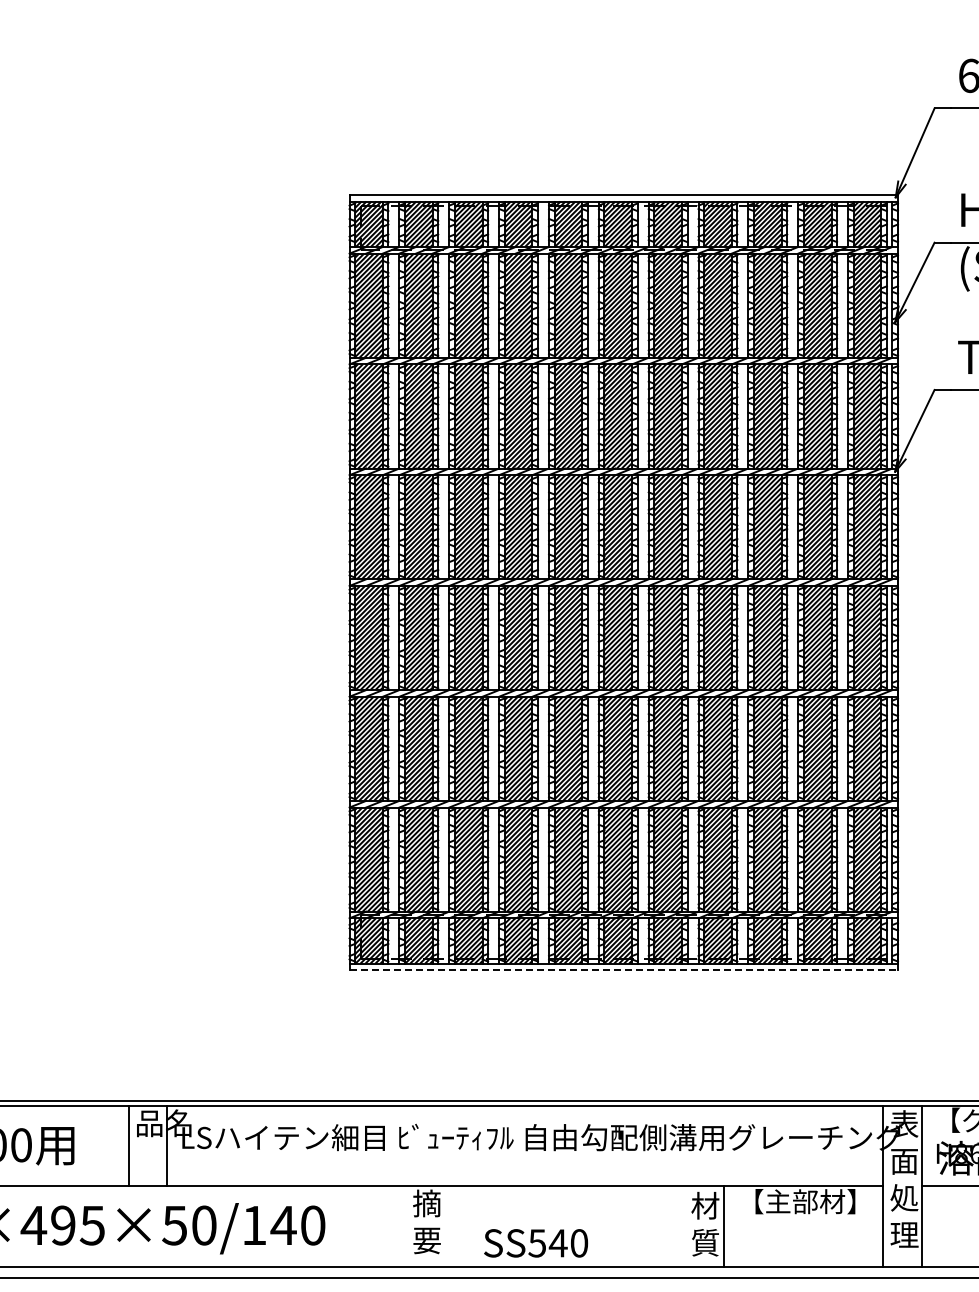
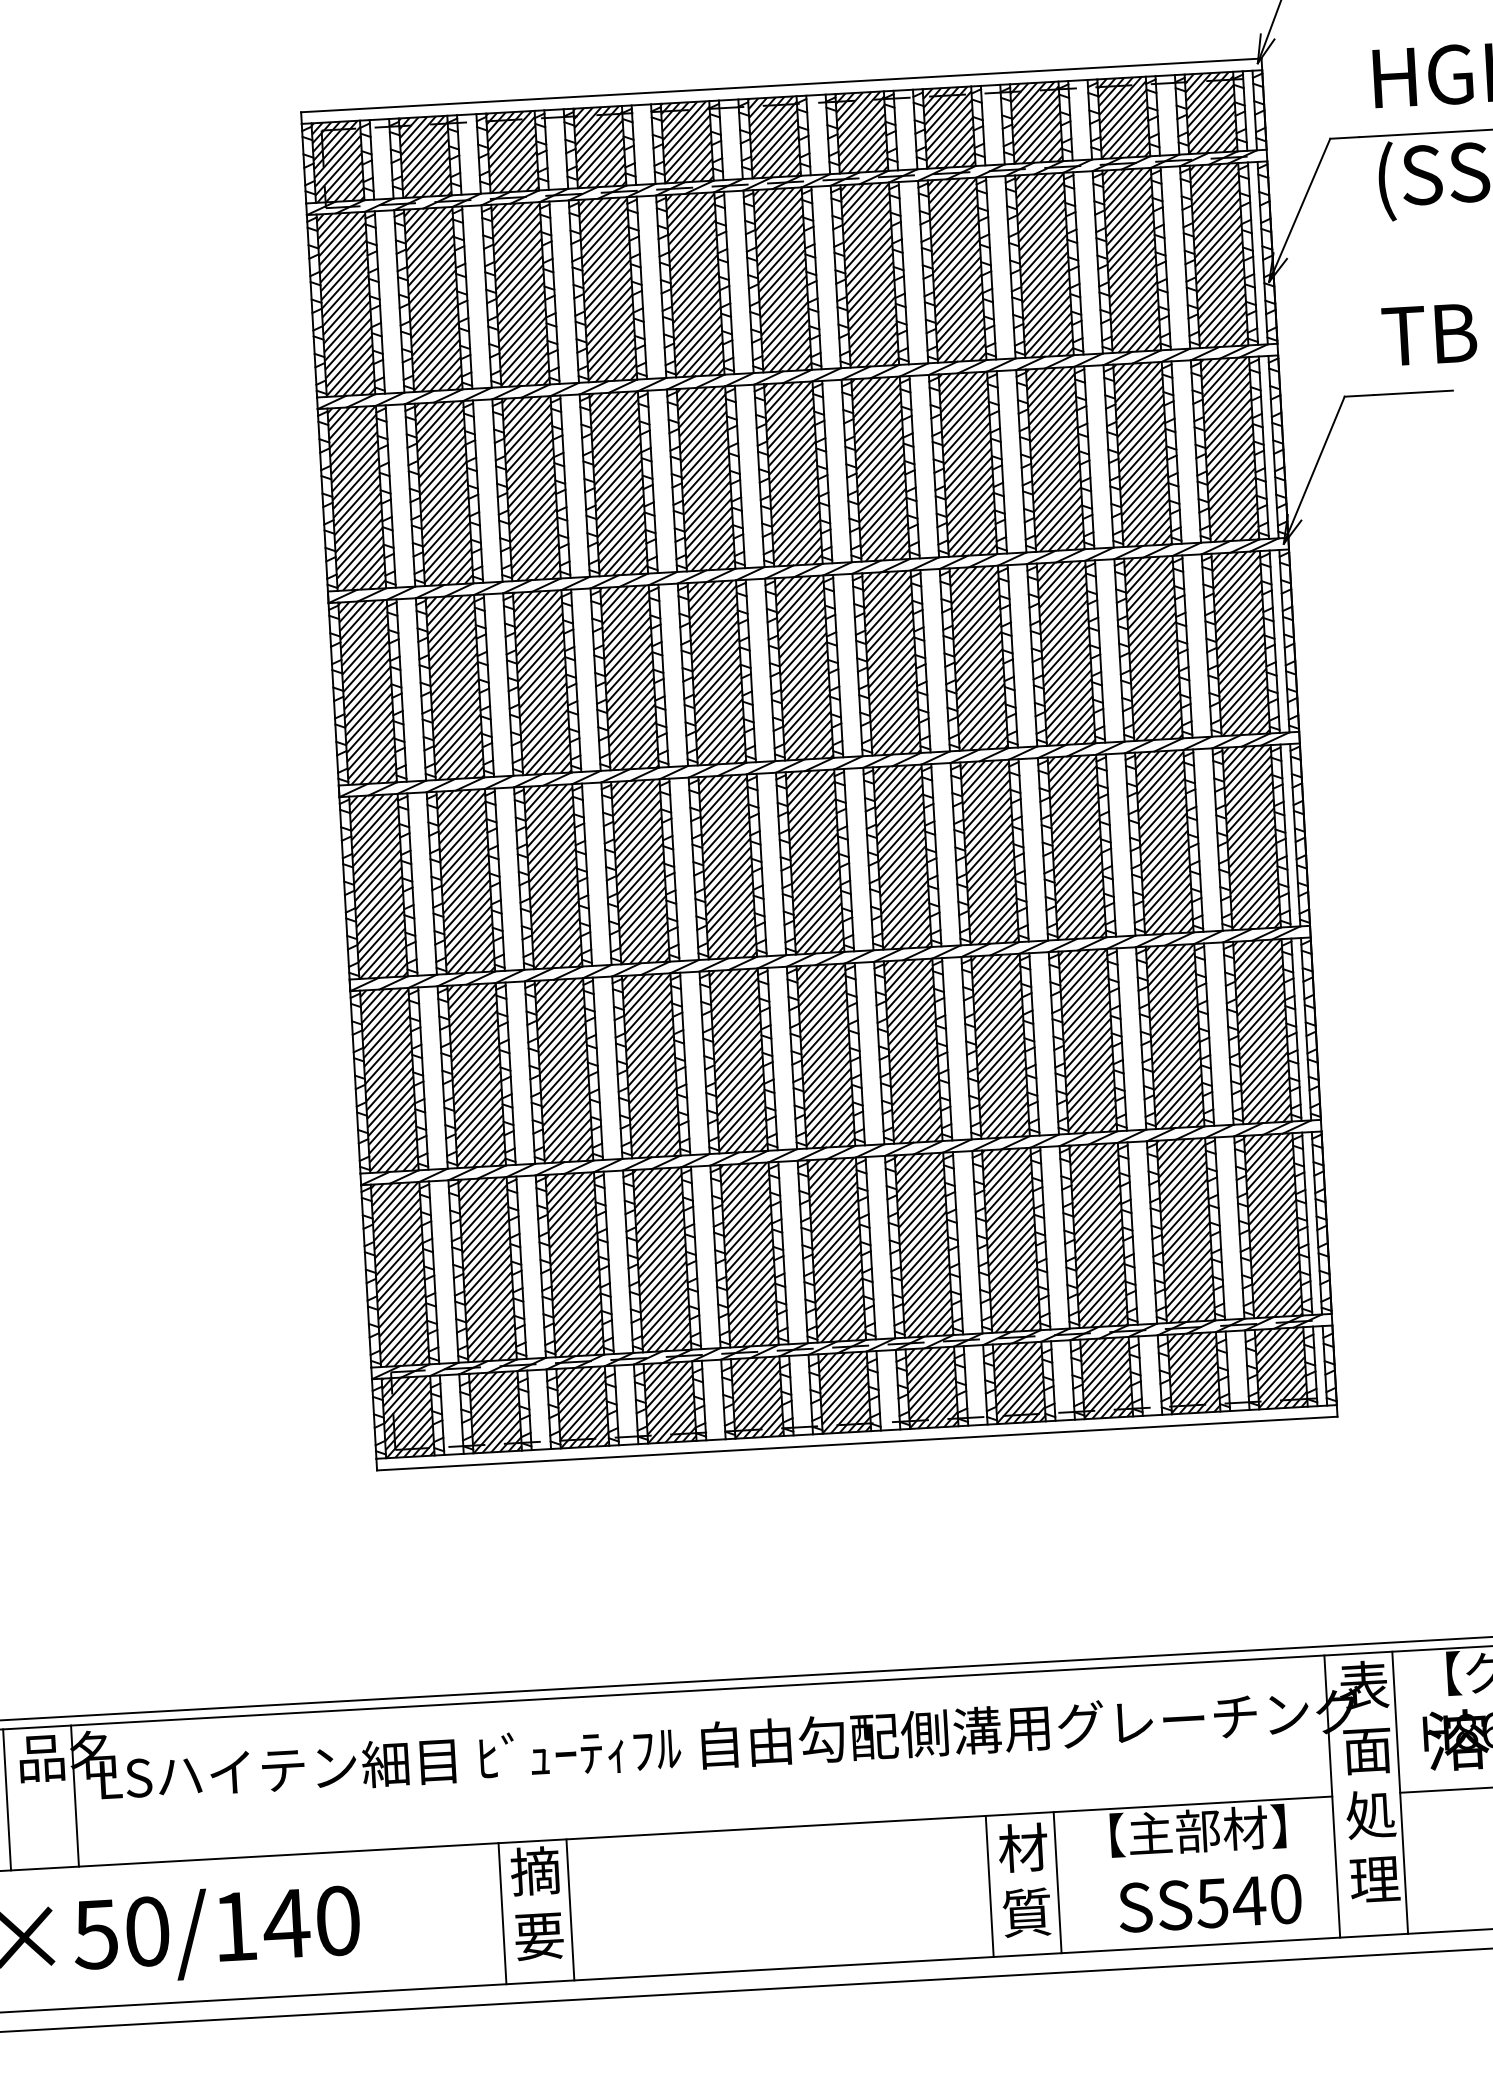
line: (624, 970) -> (858, 1443), dashed -> solid
line: (406, 1226) -> (501, 1913), added
line: (445, 1226) -> (570, 1909), added
line: (685, 1226) -> (990, 1886), added
text: (536, 1243) -> (1211, 1903), moved

